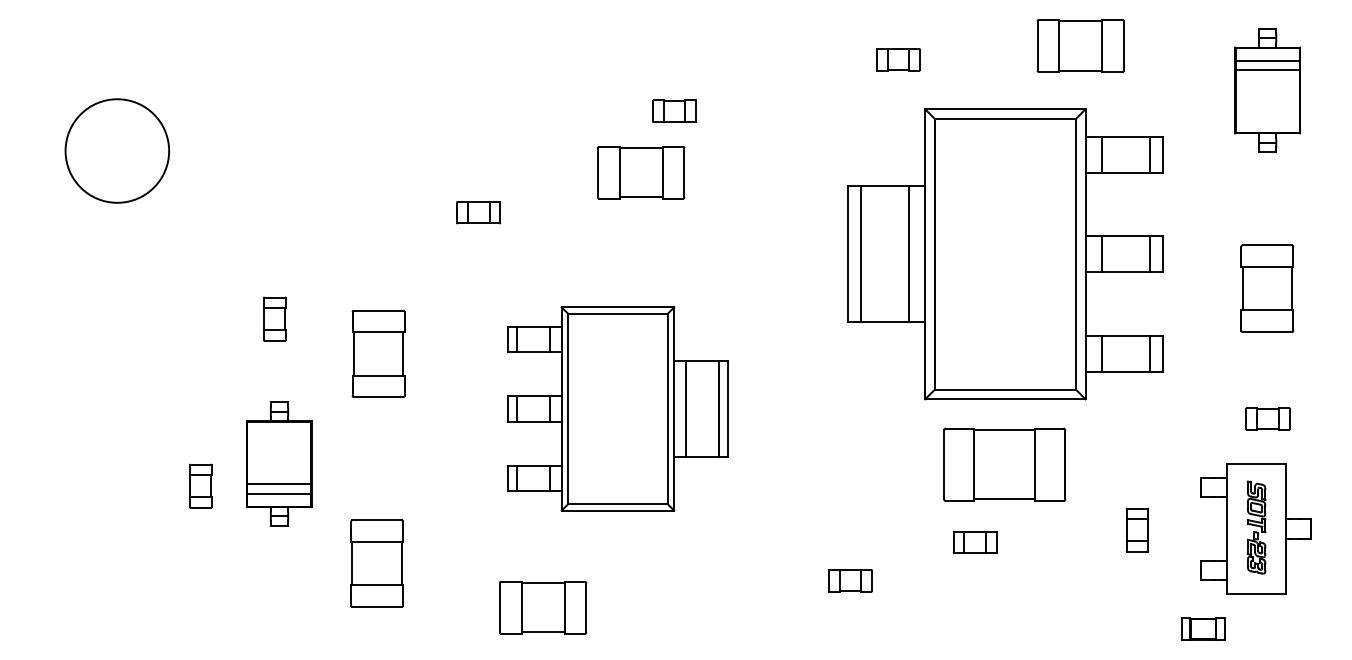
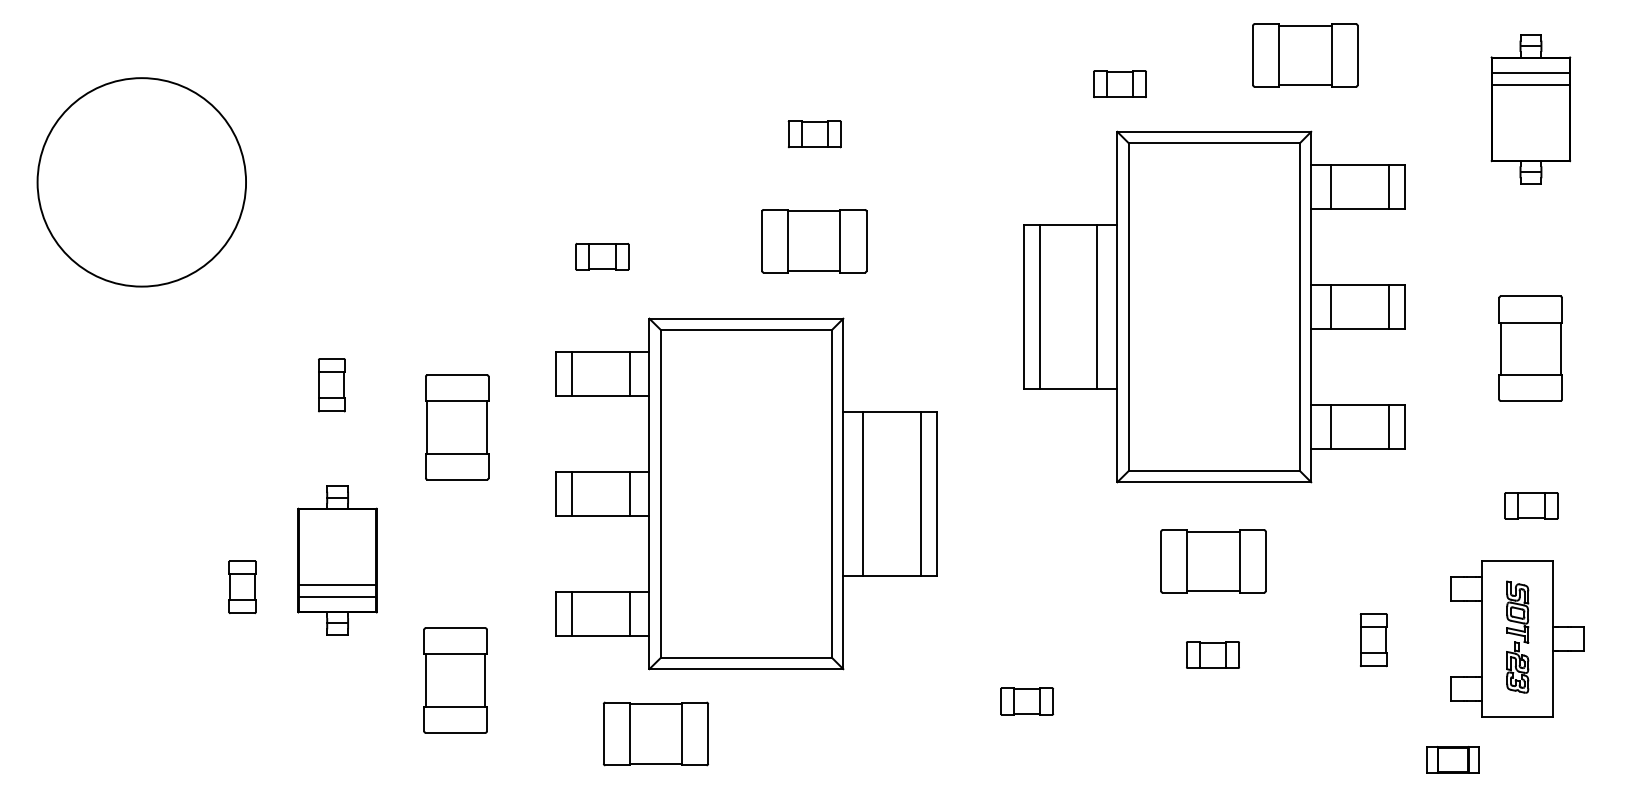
part: (897, 59) -> (1119, 83), moved
circle: (117, 150) -> (141, 181), size x1.67
part: (641, 172) -> (814, 240), moved
part: (478, 212) -> (602, 256), moved
part: (617, 408) -> (745, 493), size x1.43
part: (1004, 464) -> (1213, 560), size x0.71
part: (974, 541) -> (1212, 653), moved

